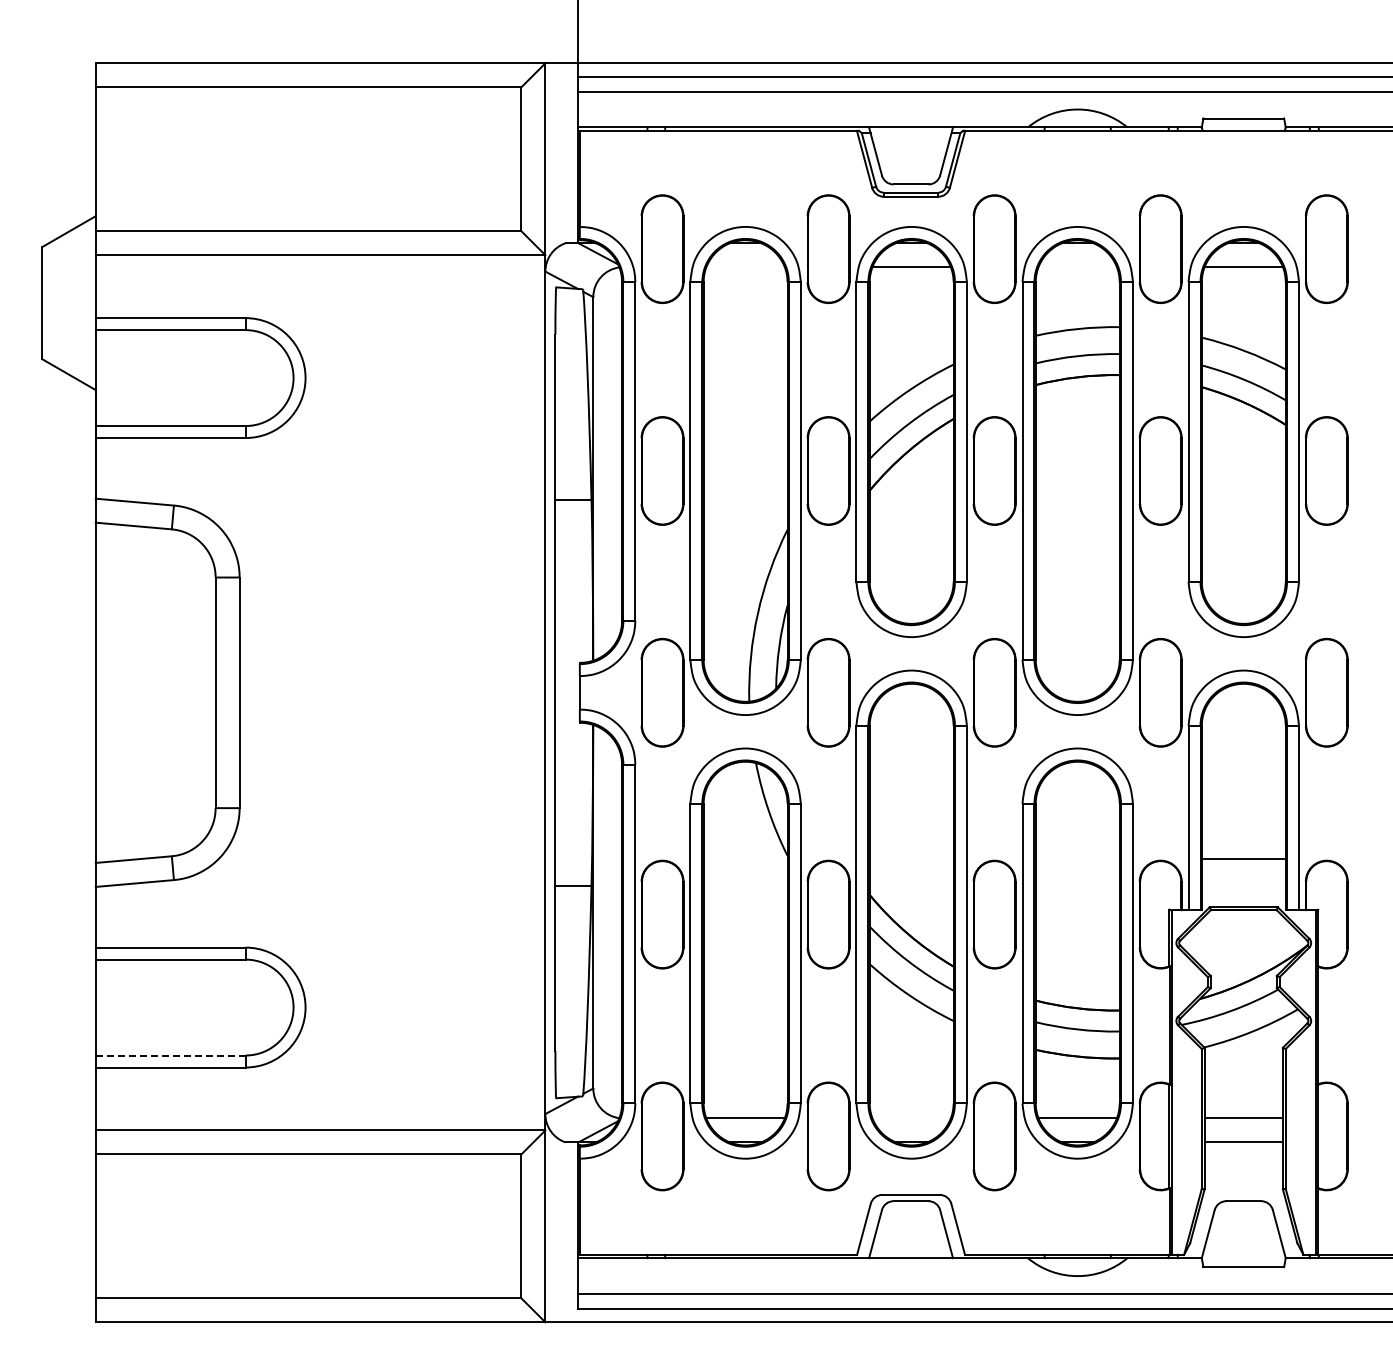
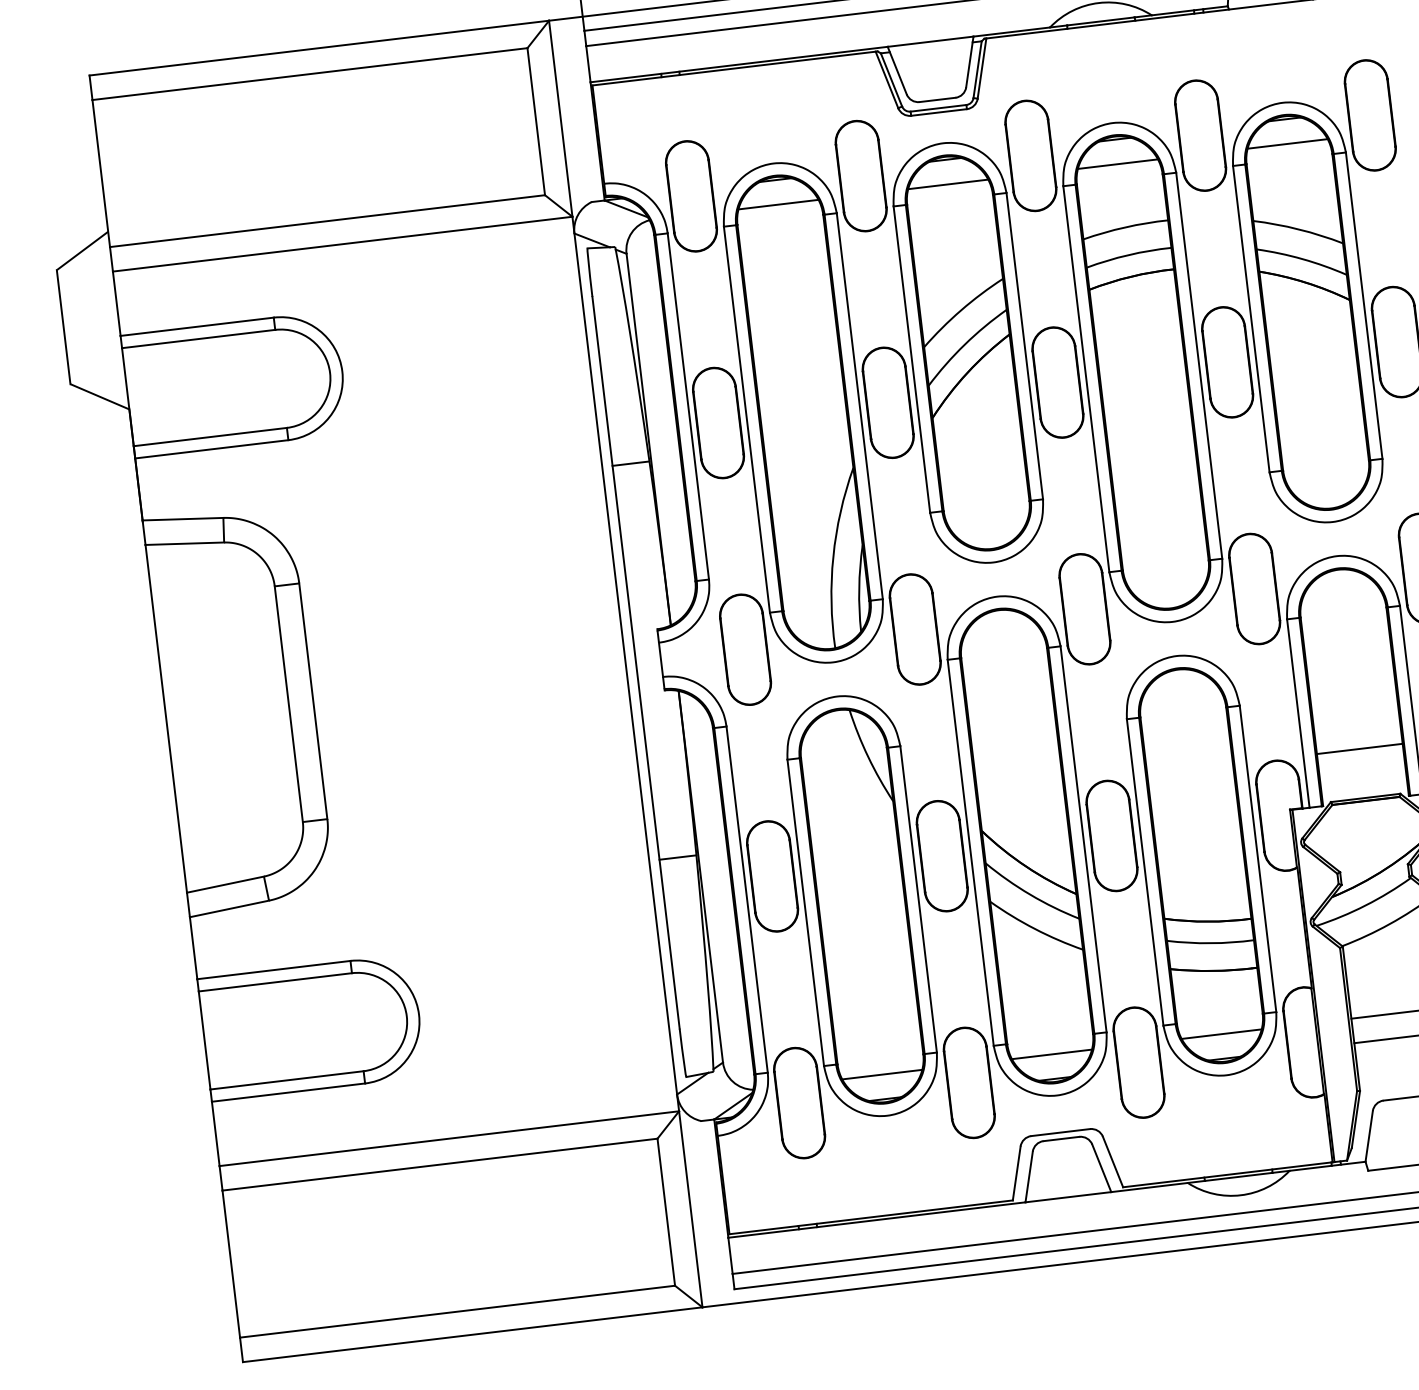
line: (745, 267) -> (778, 204), added
line: (1077, 267) -> (1117, 164), added
line: (170, 1055) -> (286, 1080), dashed -> solid
line: (911, 1118) -> (1051, 1054), added

